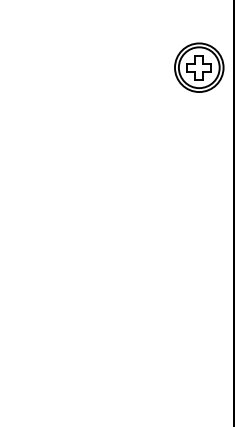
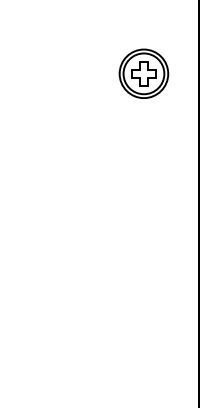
part: (199, 67) -> (144, 73), moved

